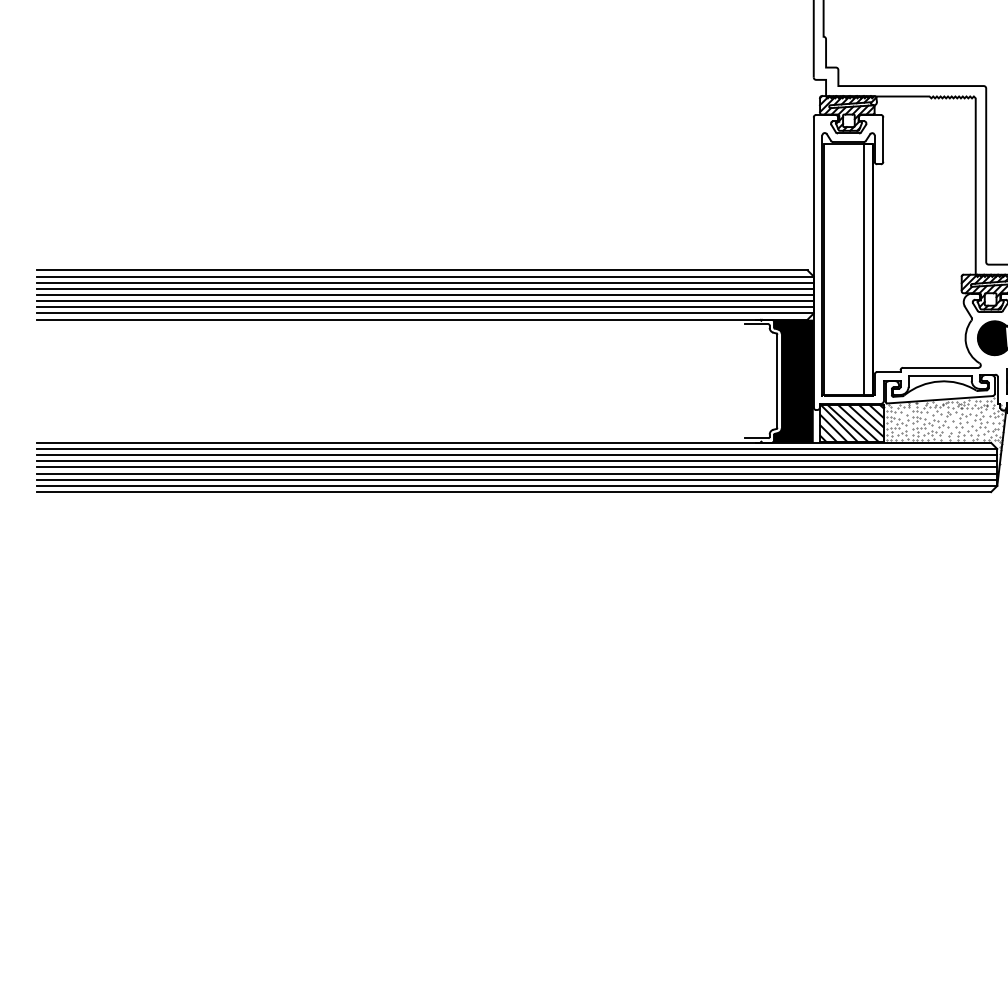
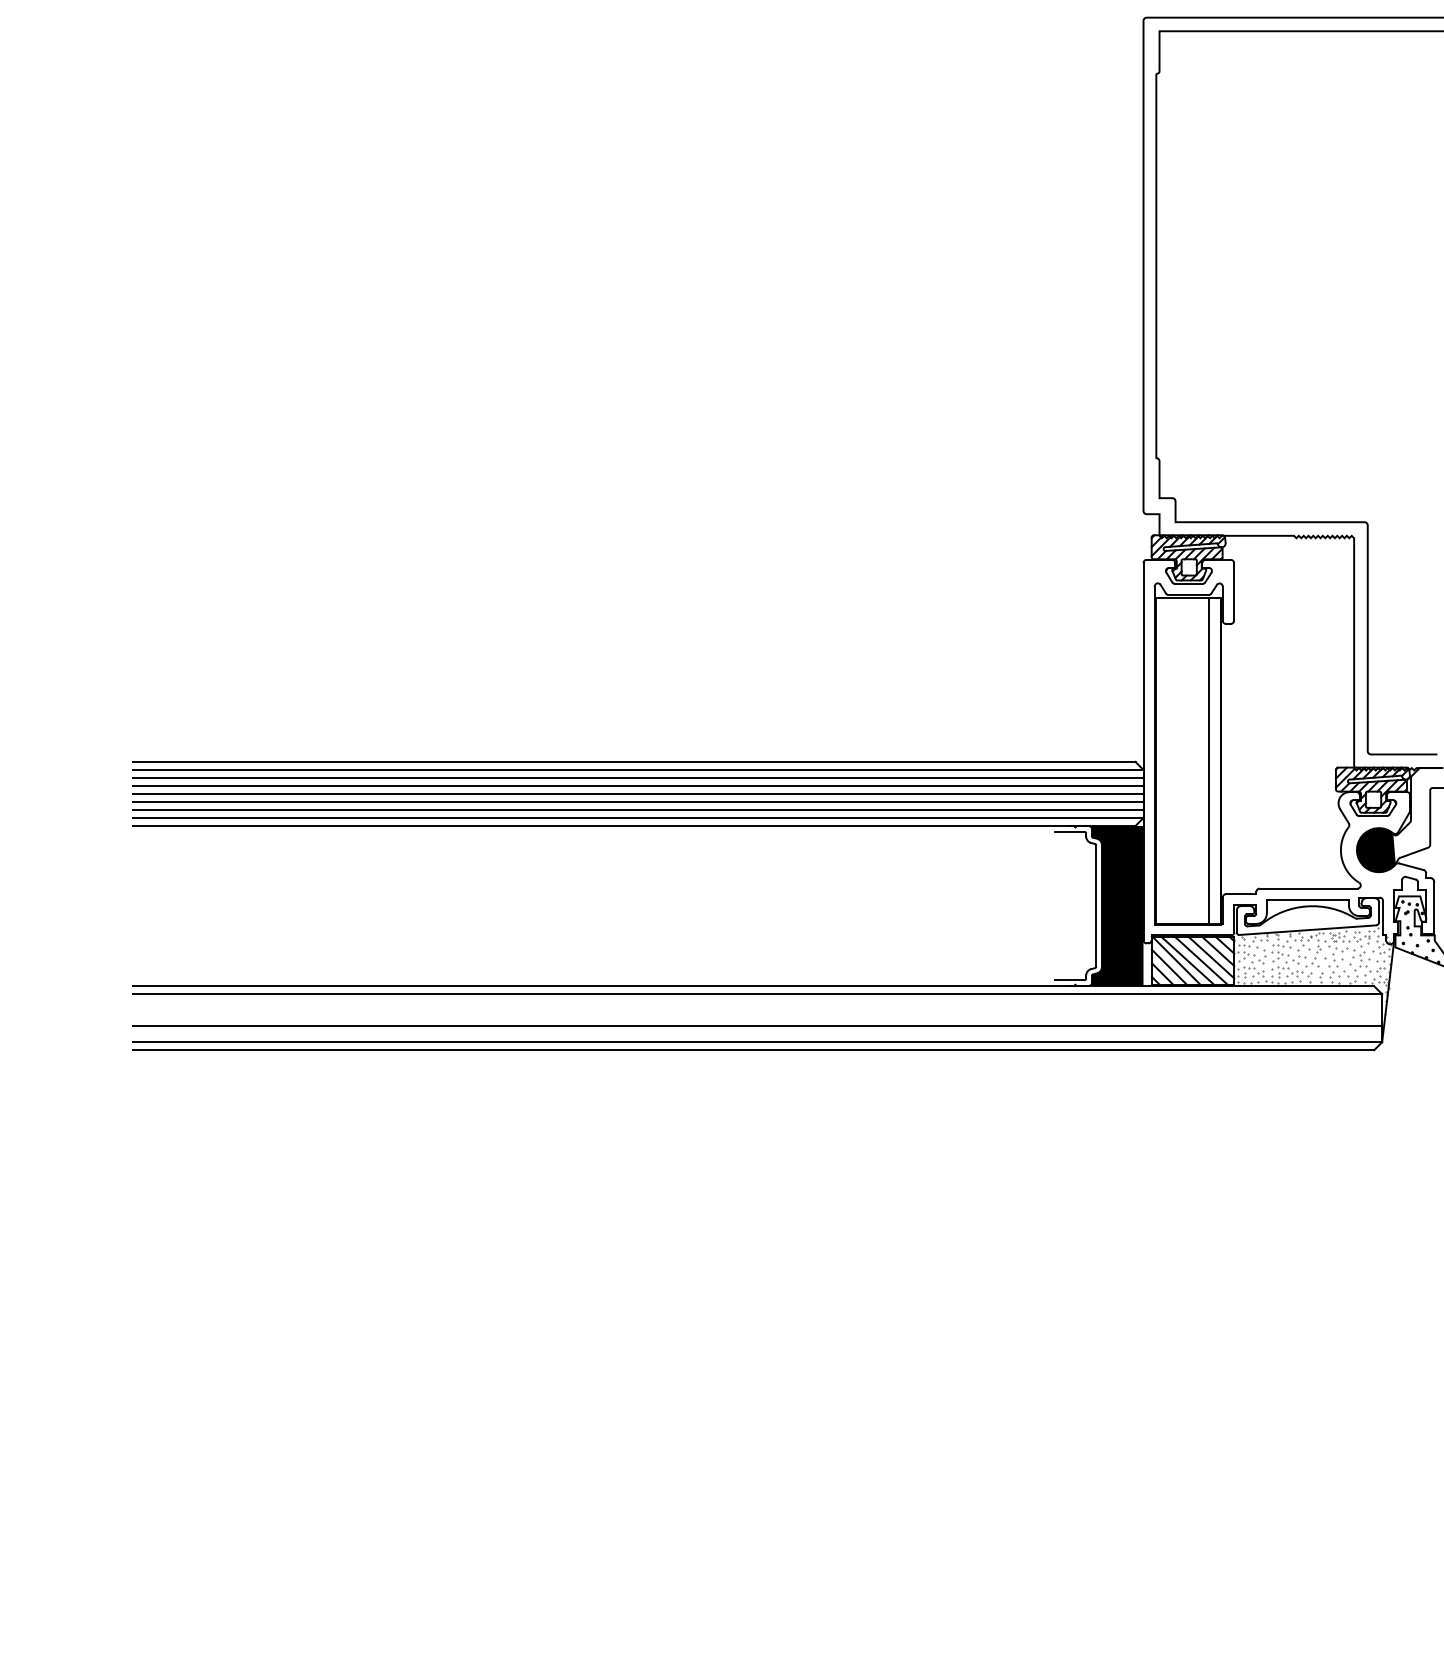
line: (516, 455) -> (757, 1002), removed
line: (516, 461) -> (757, 1010), removed
line: (516, 467) -> (757, 1018), removed
line: (516, 479) -> (757, 1034), removed

